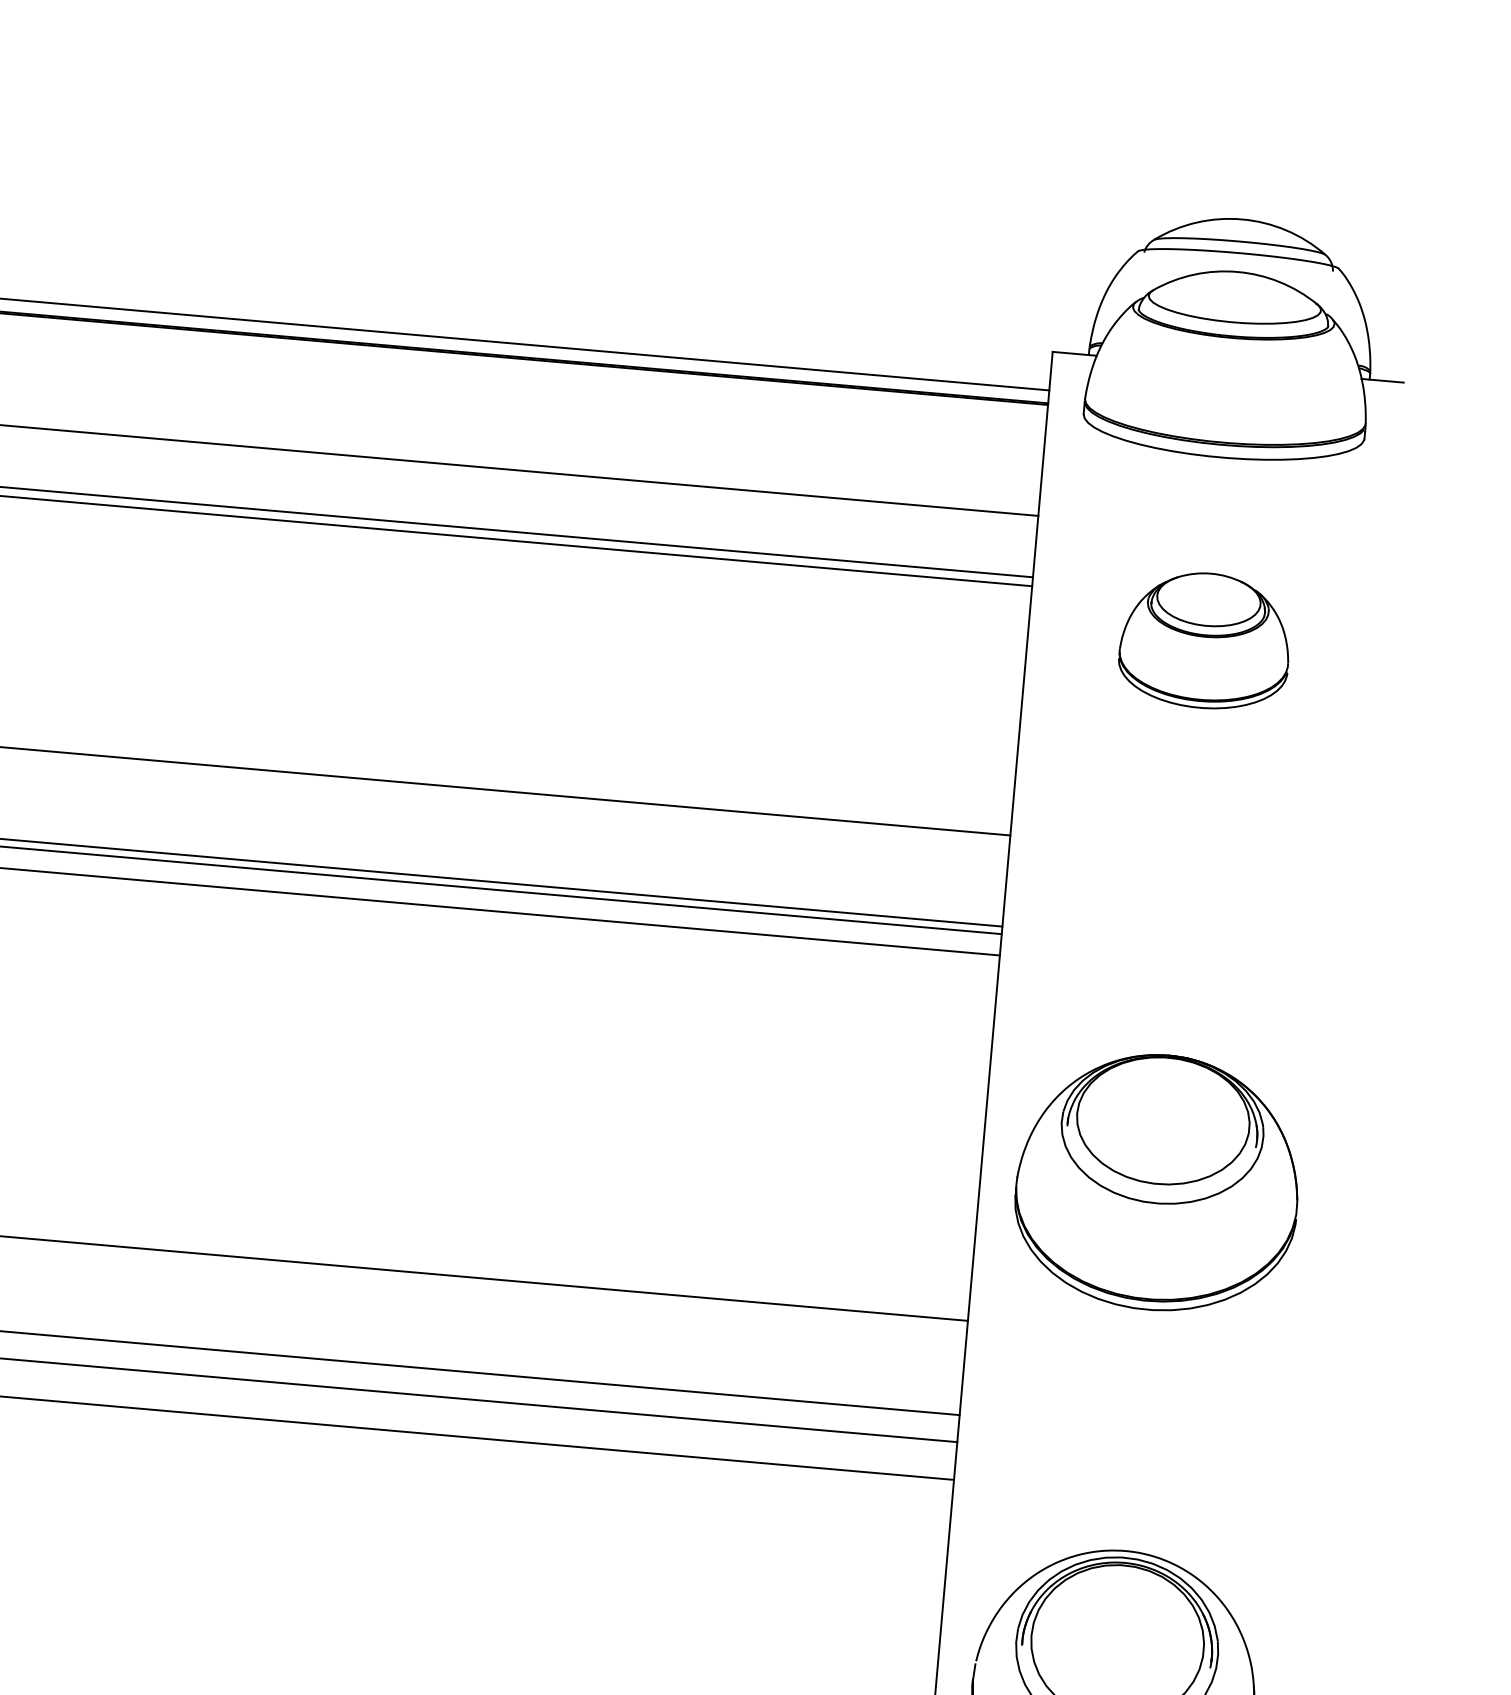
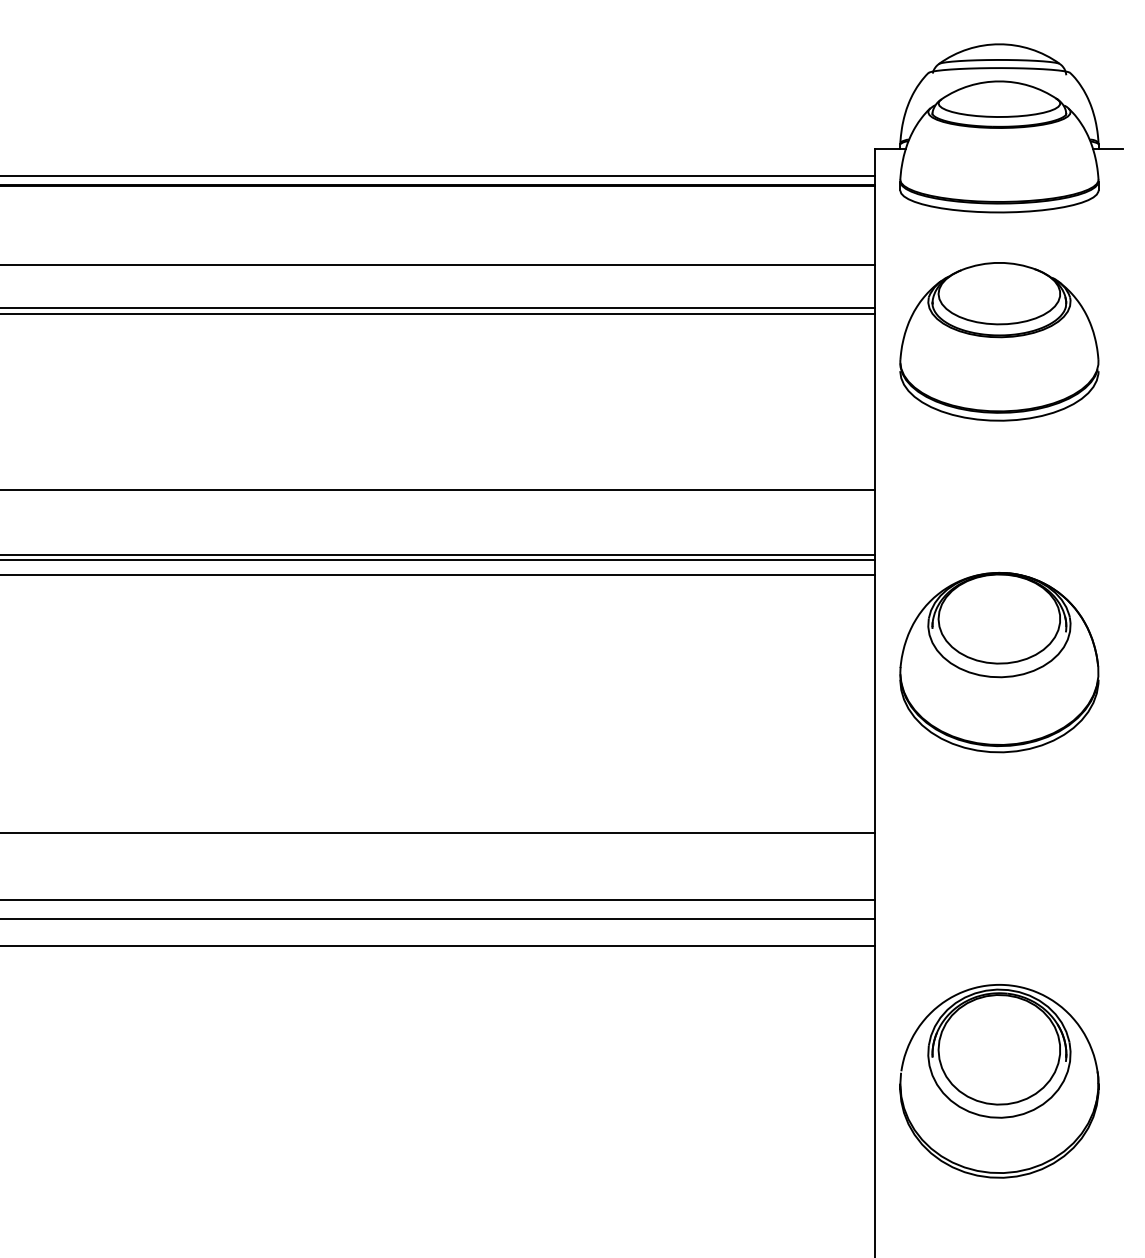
part: (1205, 640) -> (999, 341), size x1.67
part: (1158, 1182) -> (999, 662), moved

